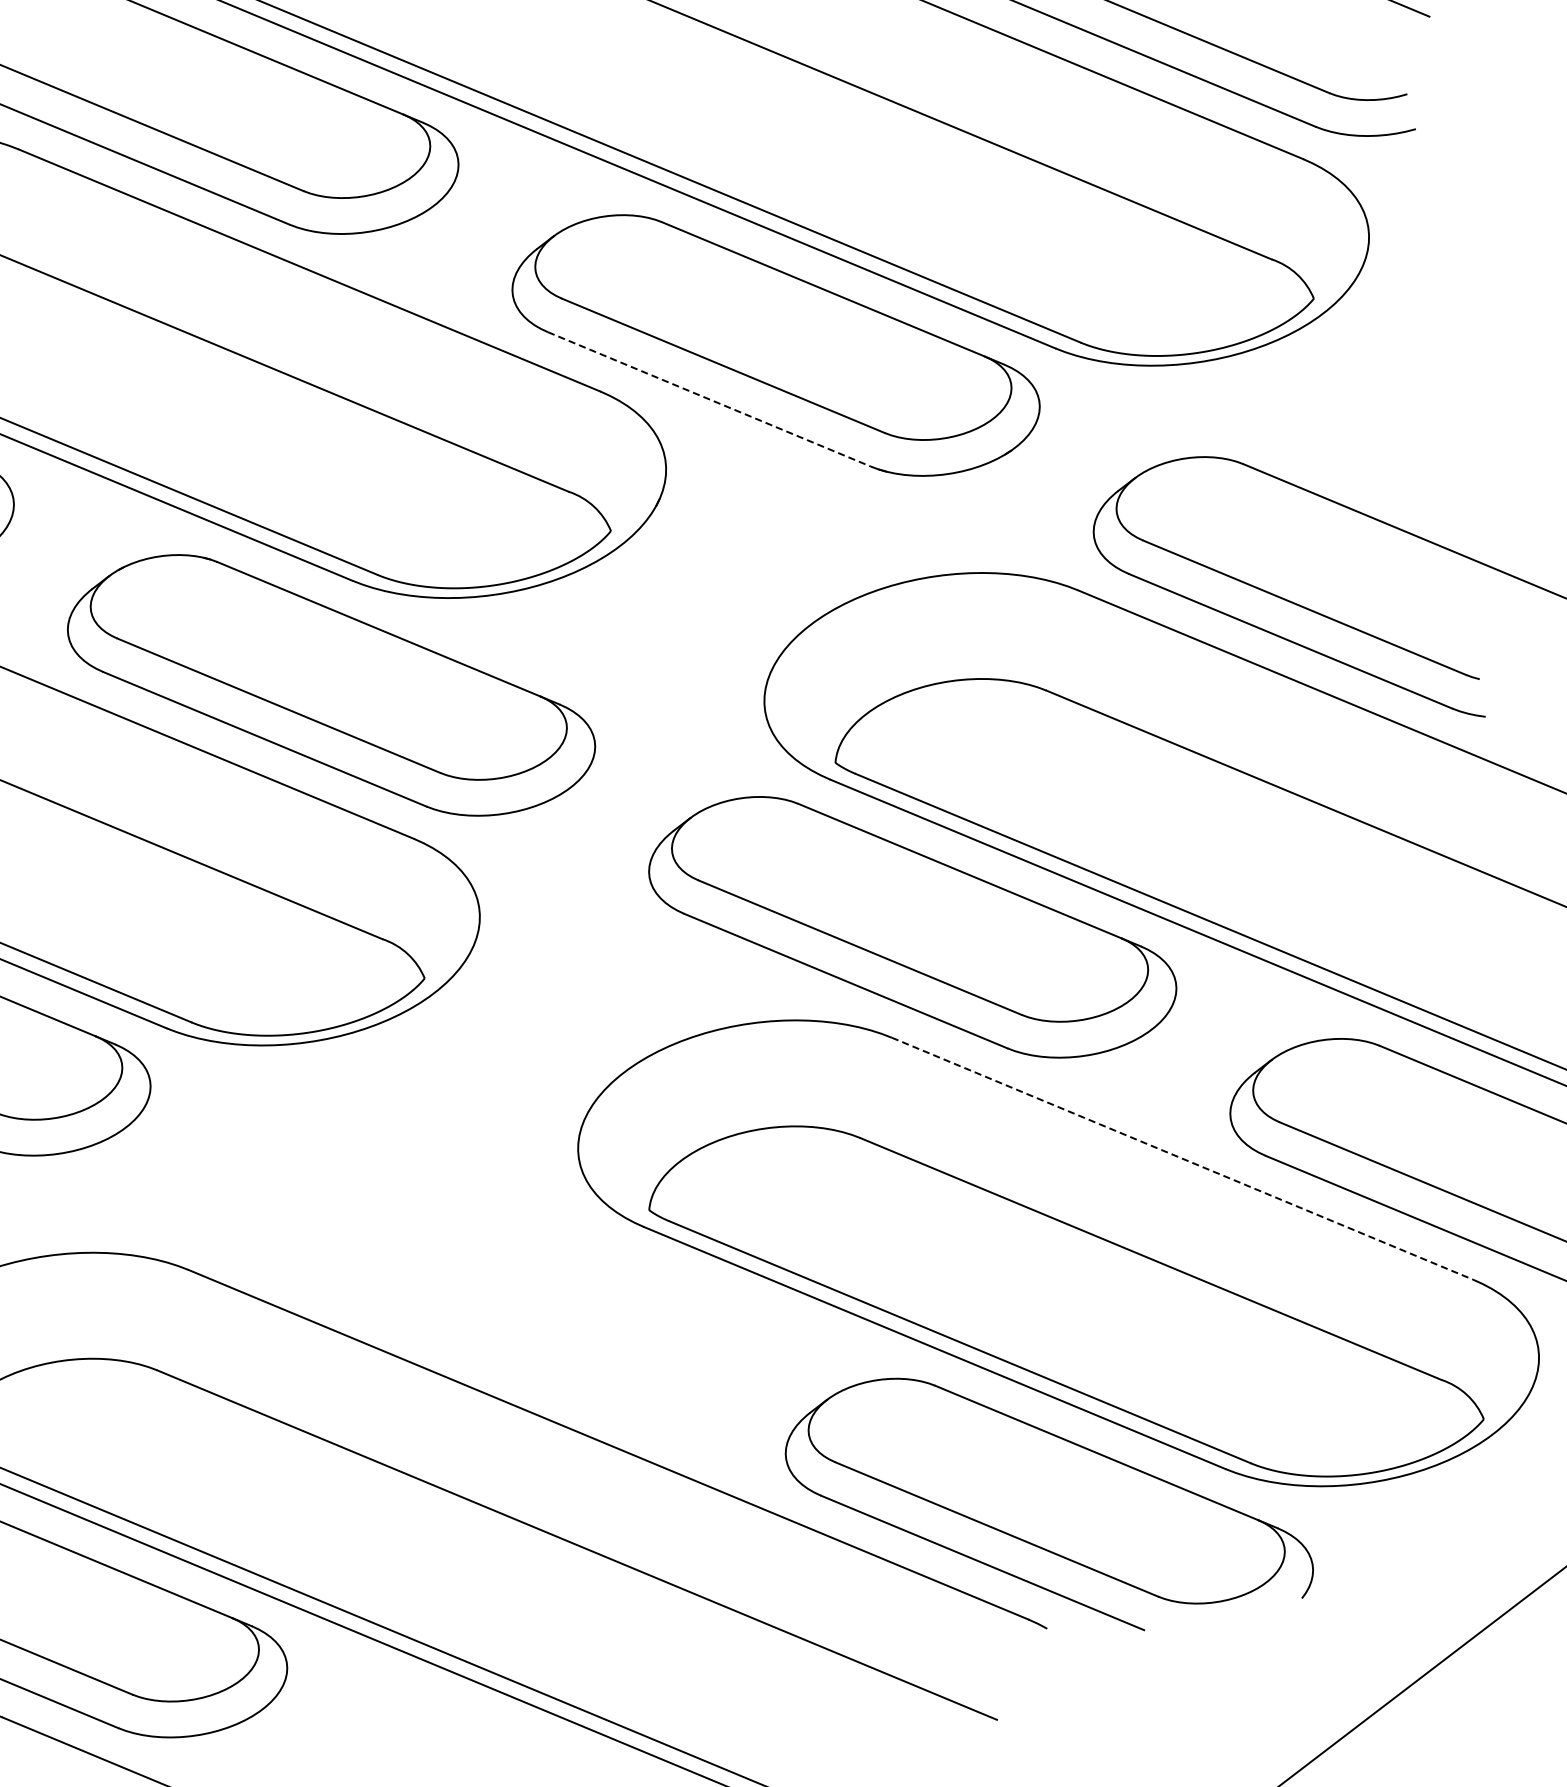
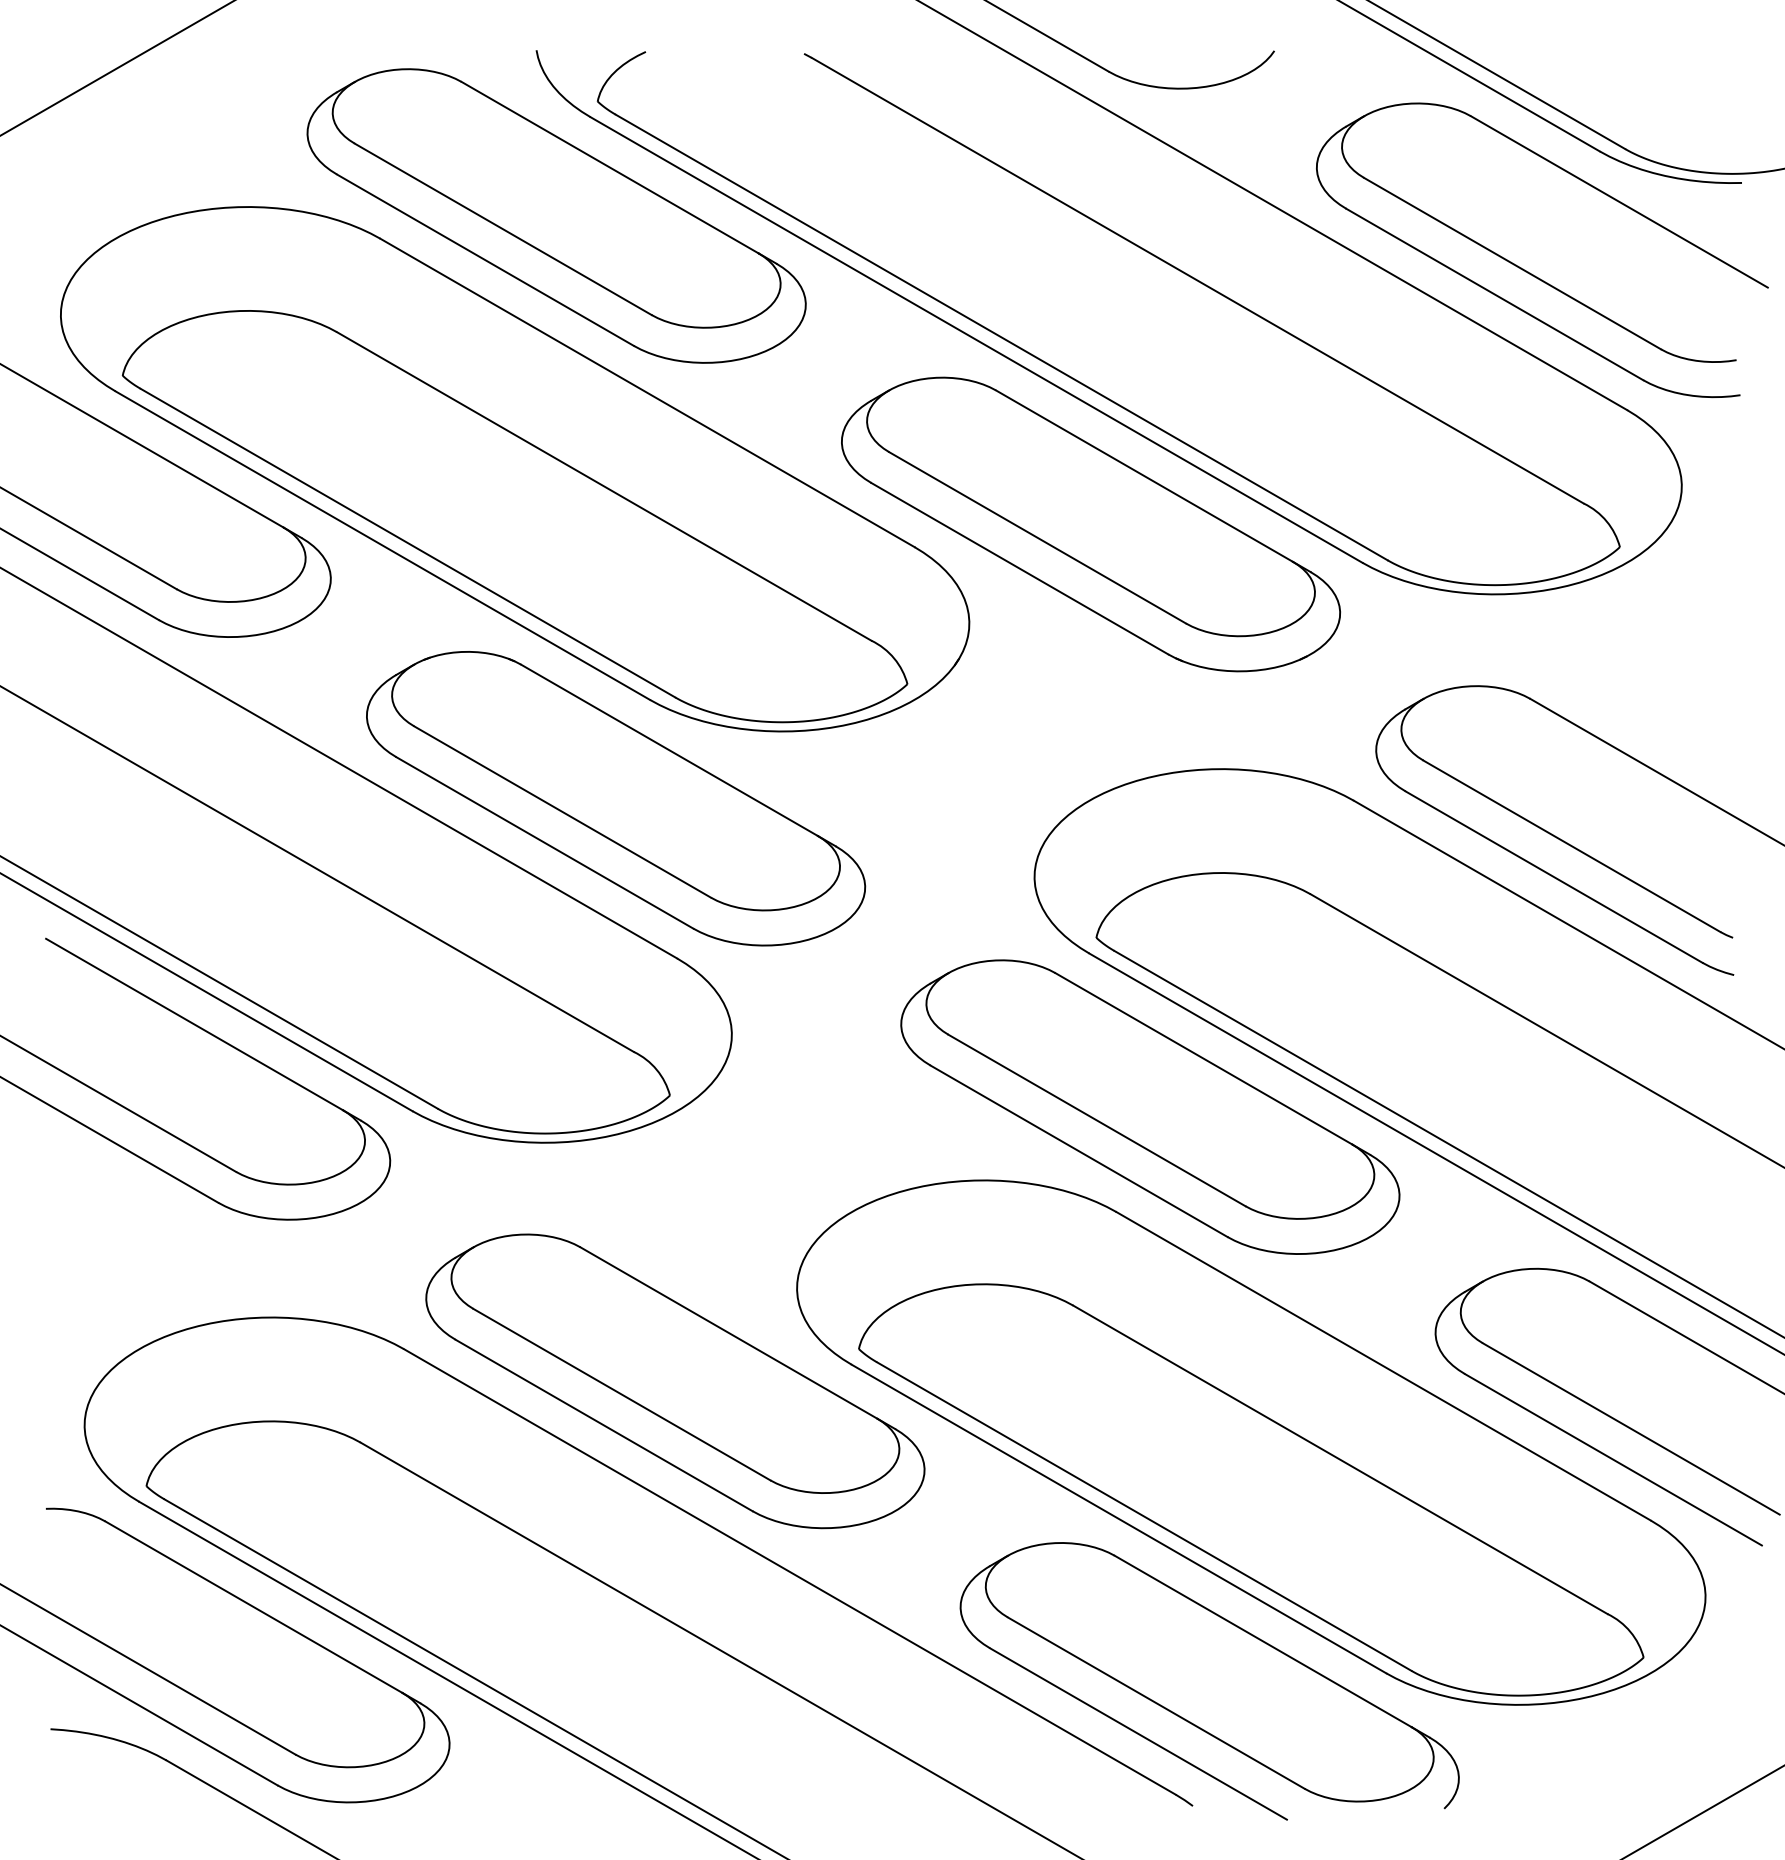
line: (710, 399) -> (1020, 568), dashed -> solid
line: (1183, 1158) -> (1384, 1366), dashed -> solid
part: (467, 1267) -> (675, 1381), added

